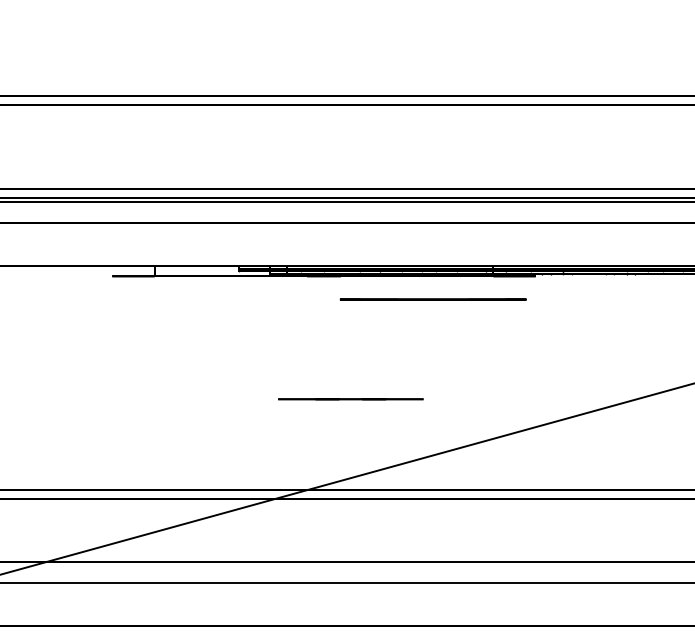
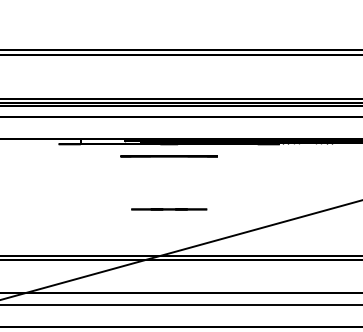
line: (431, 299) -> (168, 156), moved
line: (351, 399) -> (169, 209), moved

